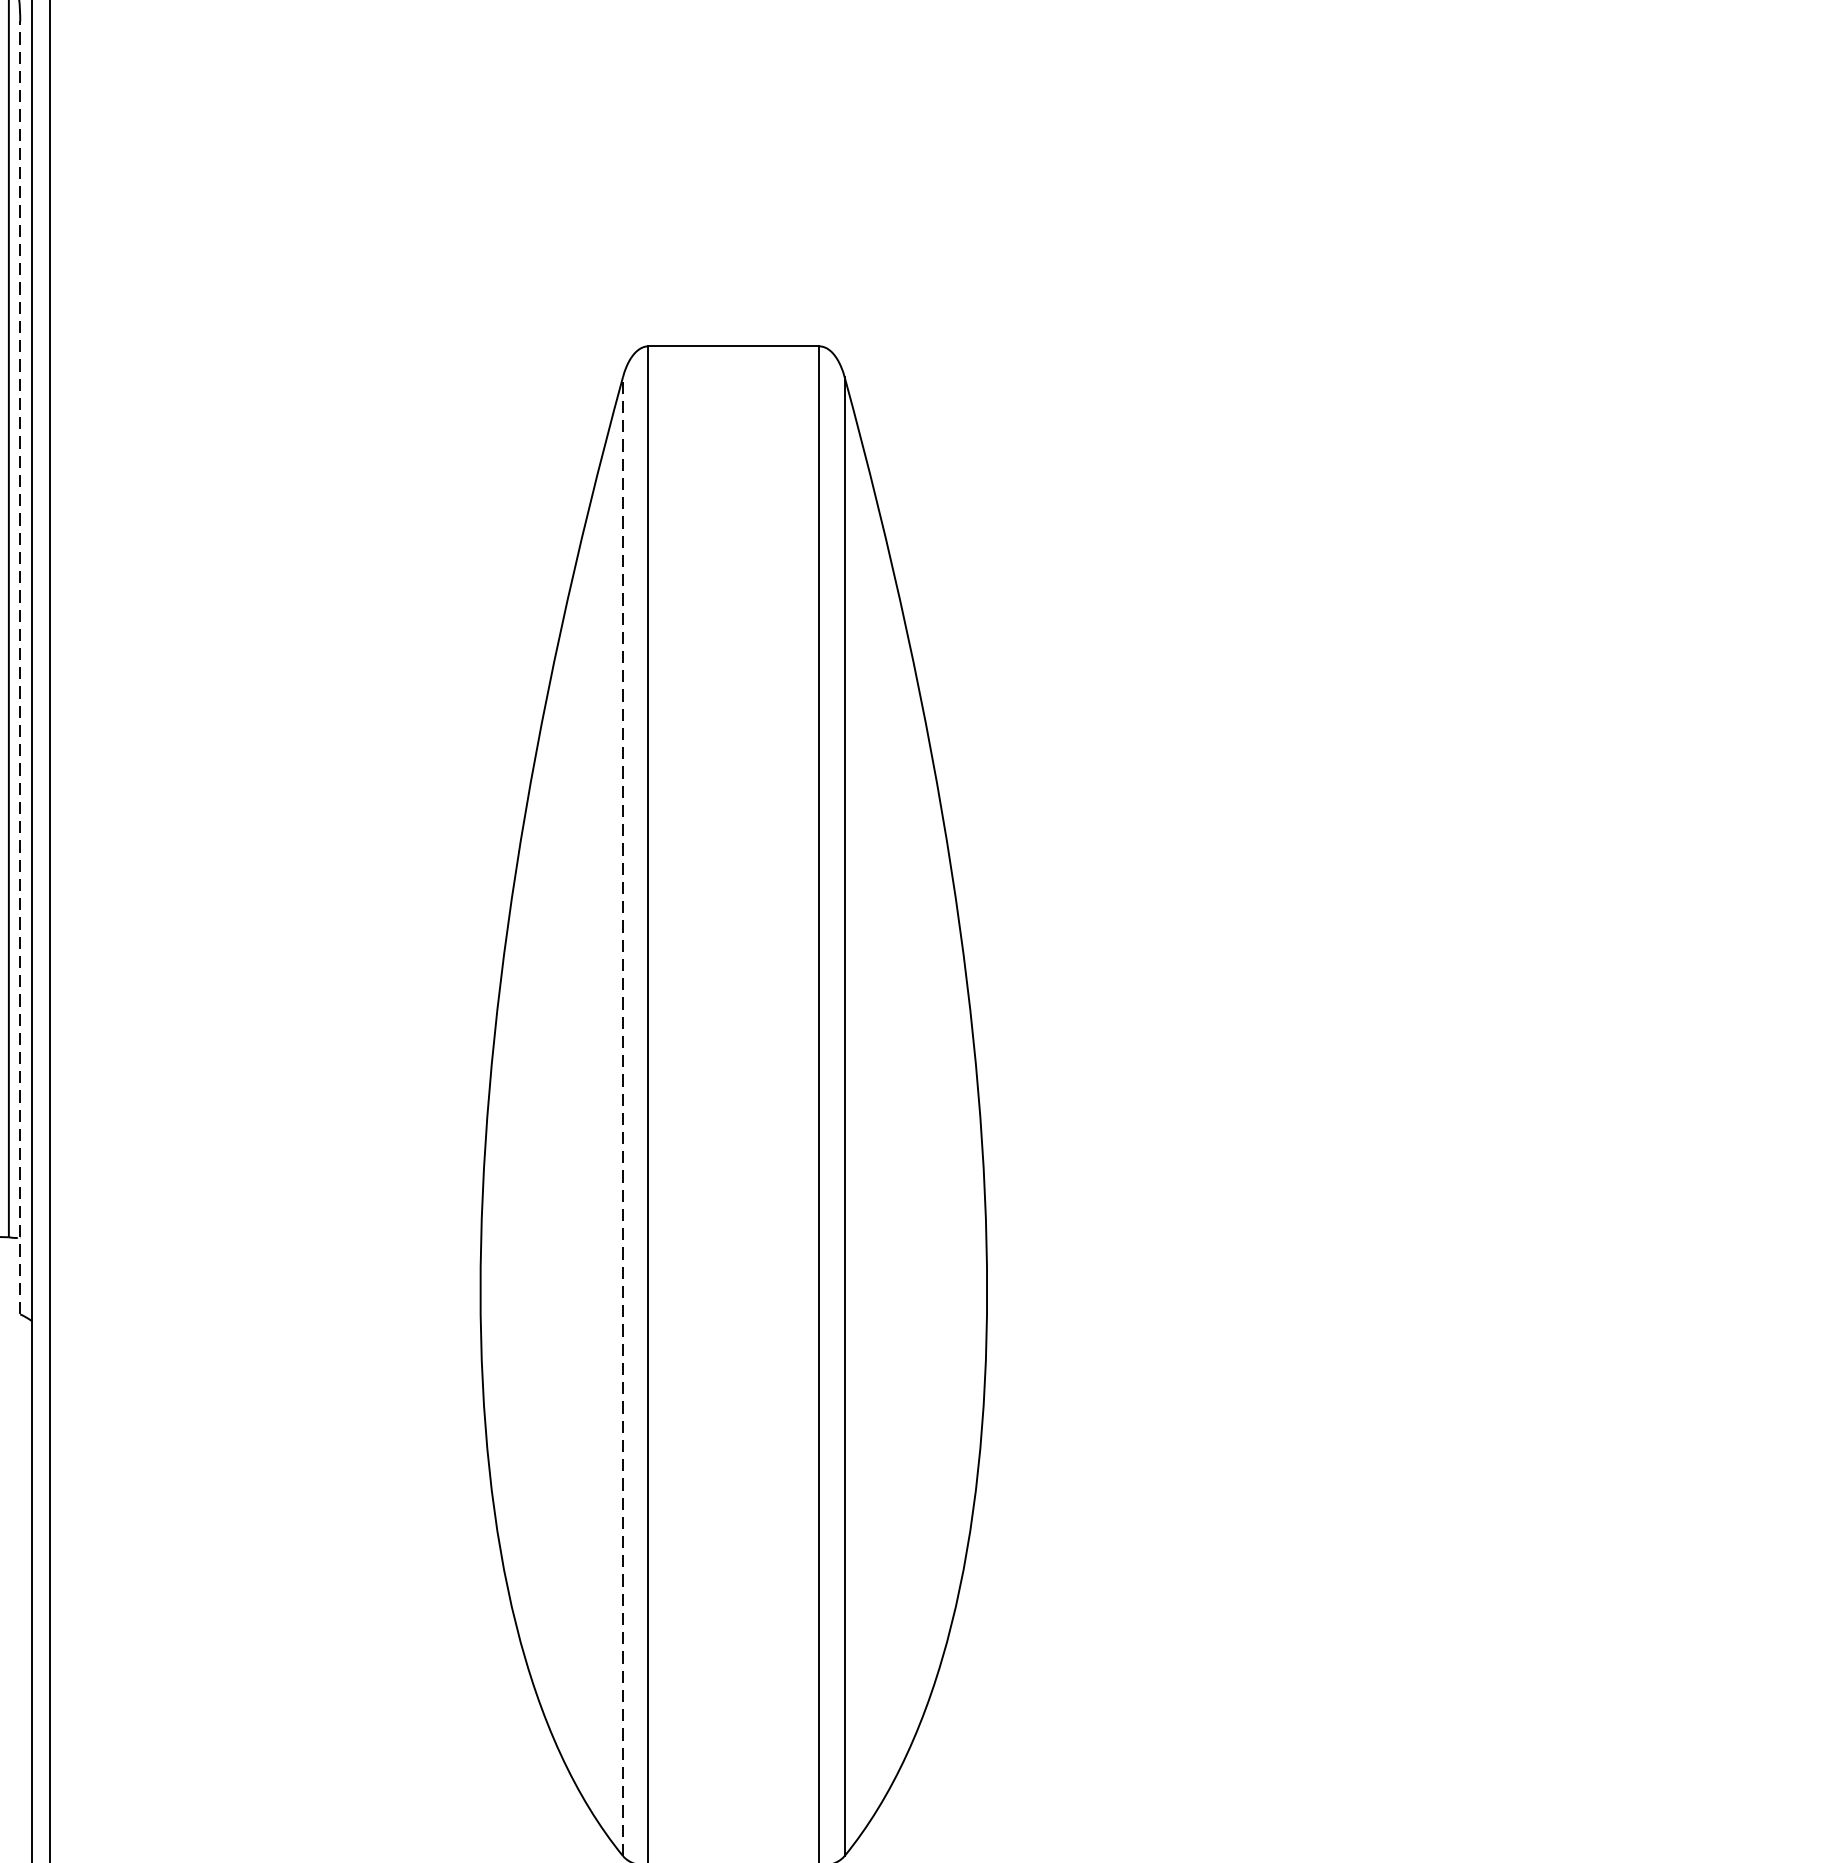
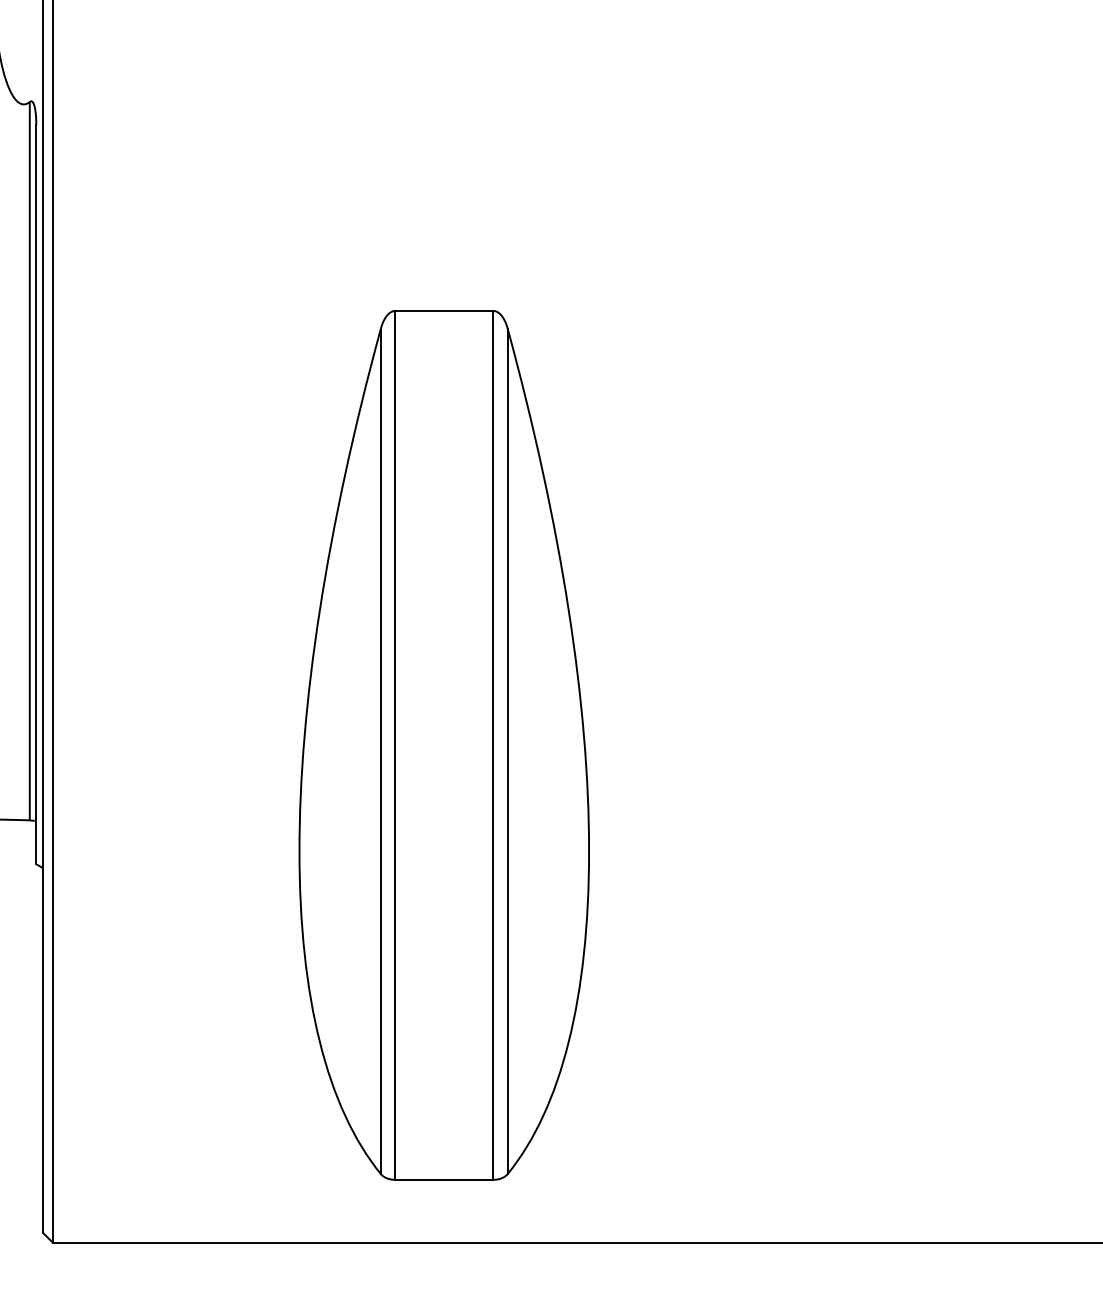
line: (20, 667) -> (36, 494), dashed -> solid
line: (622, 1116) -> (380, 751), dashed -> solid

